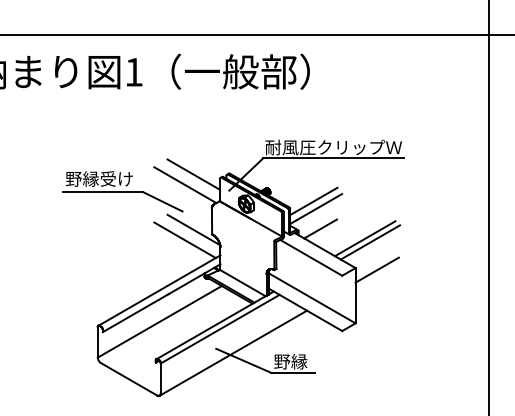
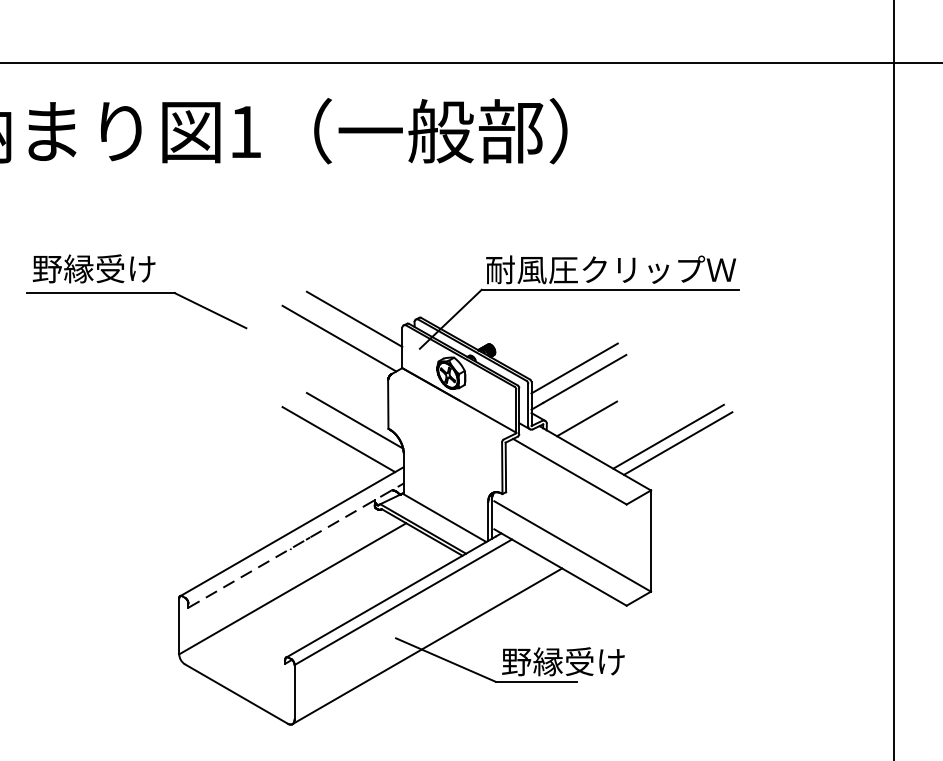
part: (122, 191) -> (136, 291), moved
line: (376, 269) -> (689, 493), removed
line: (161, 298) -> (295, 546), solid -> dashed
text: (325, 361) -> (595, 661), 野縁 -> 野縁受け

